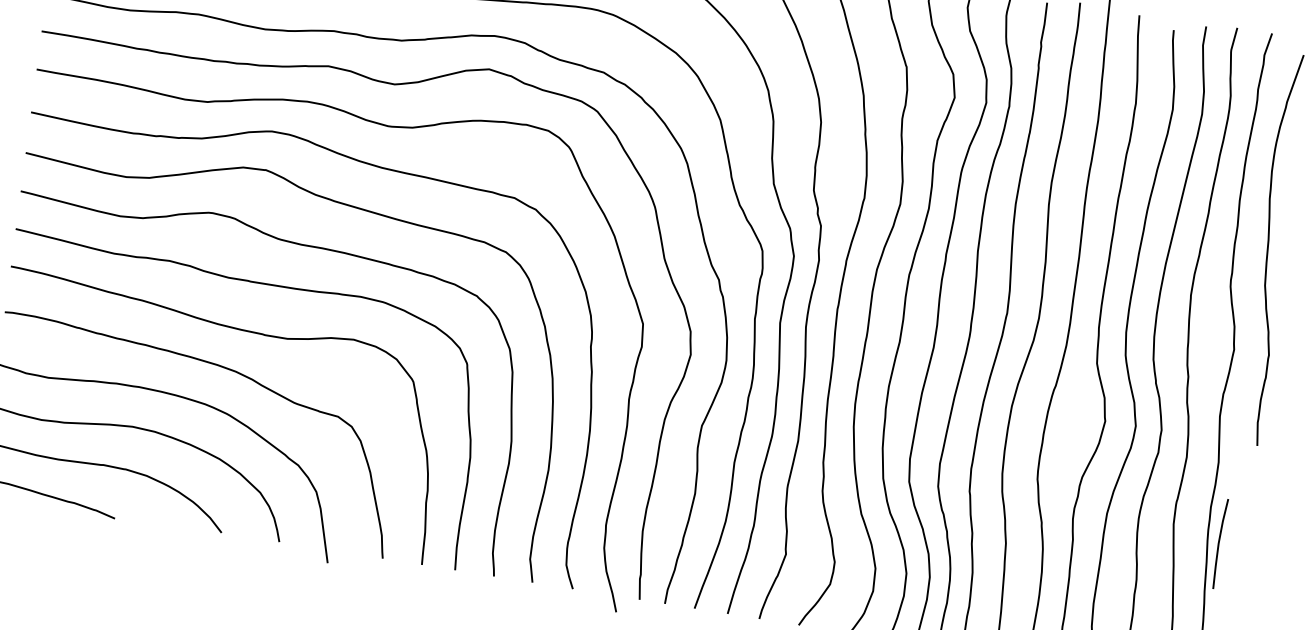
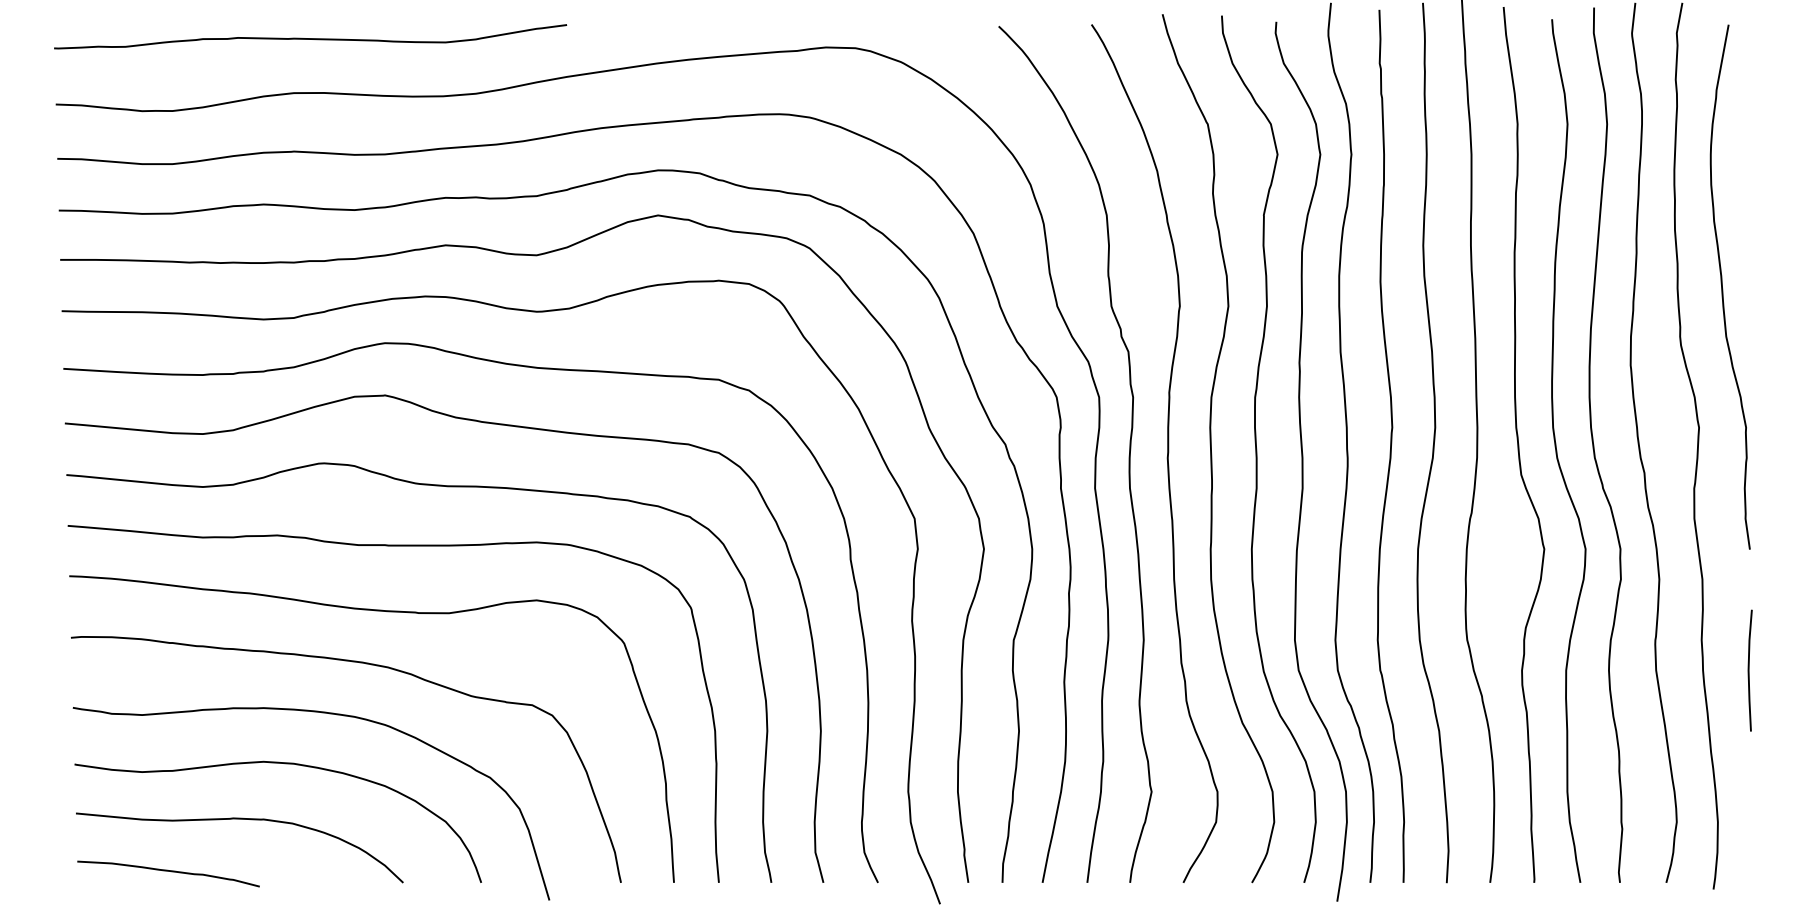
line: (1219, 543) -> (1749, 670), moved

